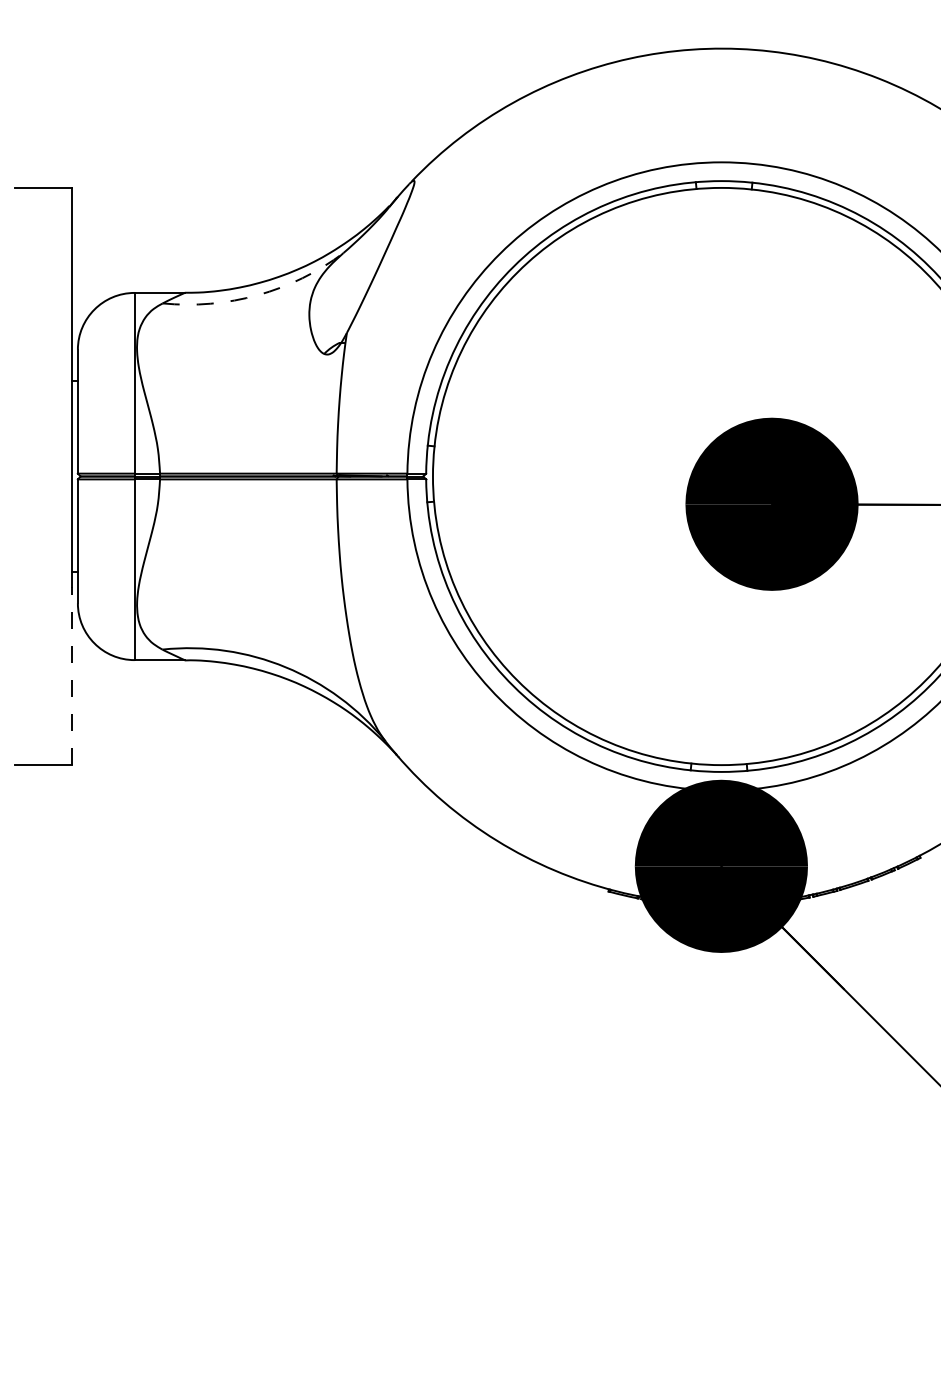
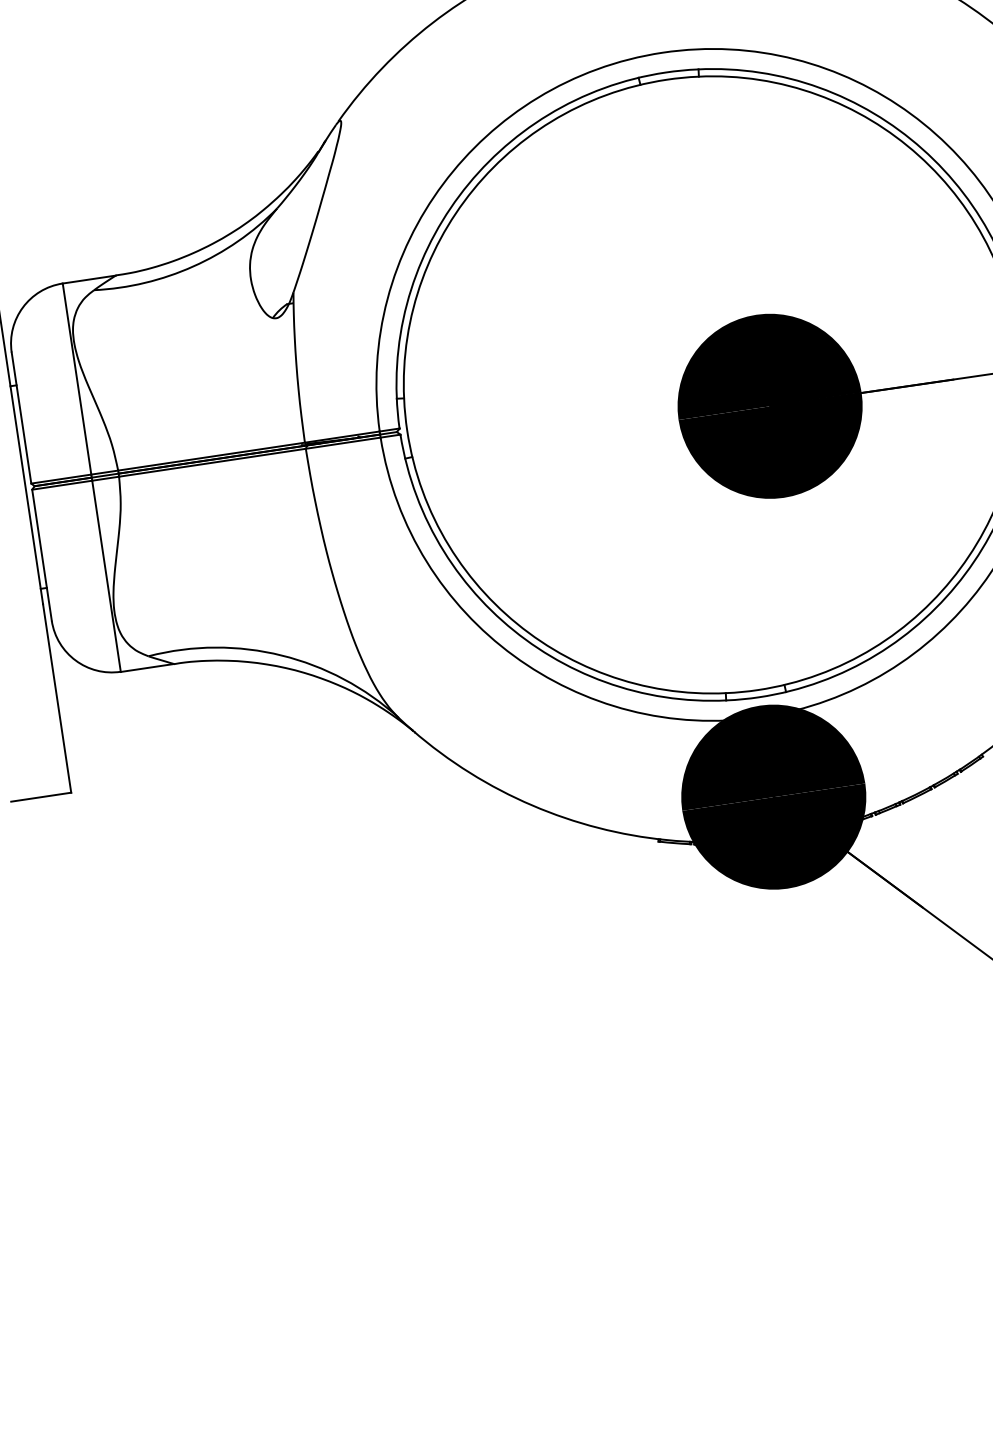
arc: (257, 295) -> (193, 266), dashed -> solid
line: (72, 675) -> (57, 697), dashed -> solid

